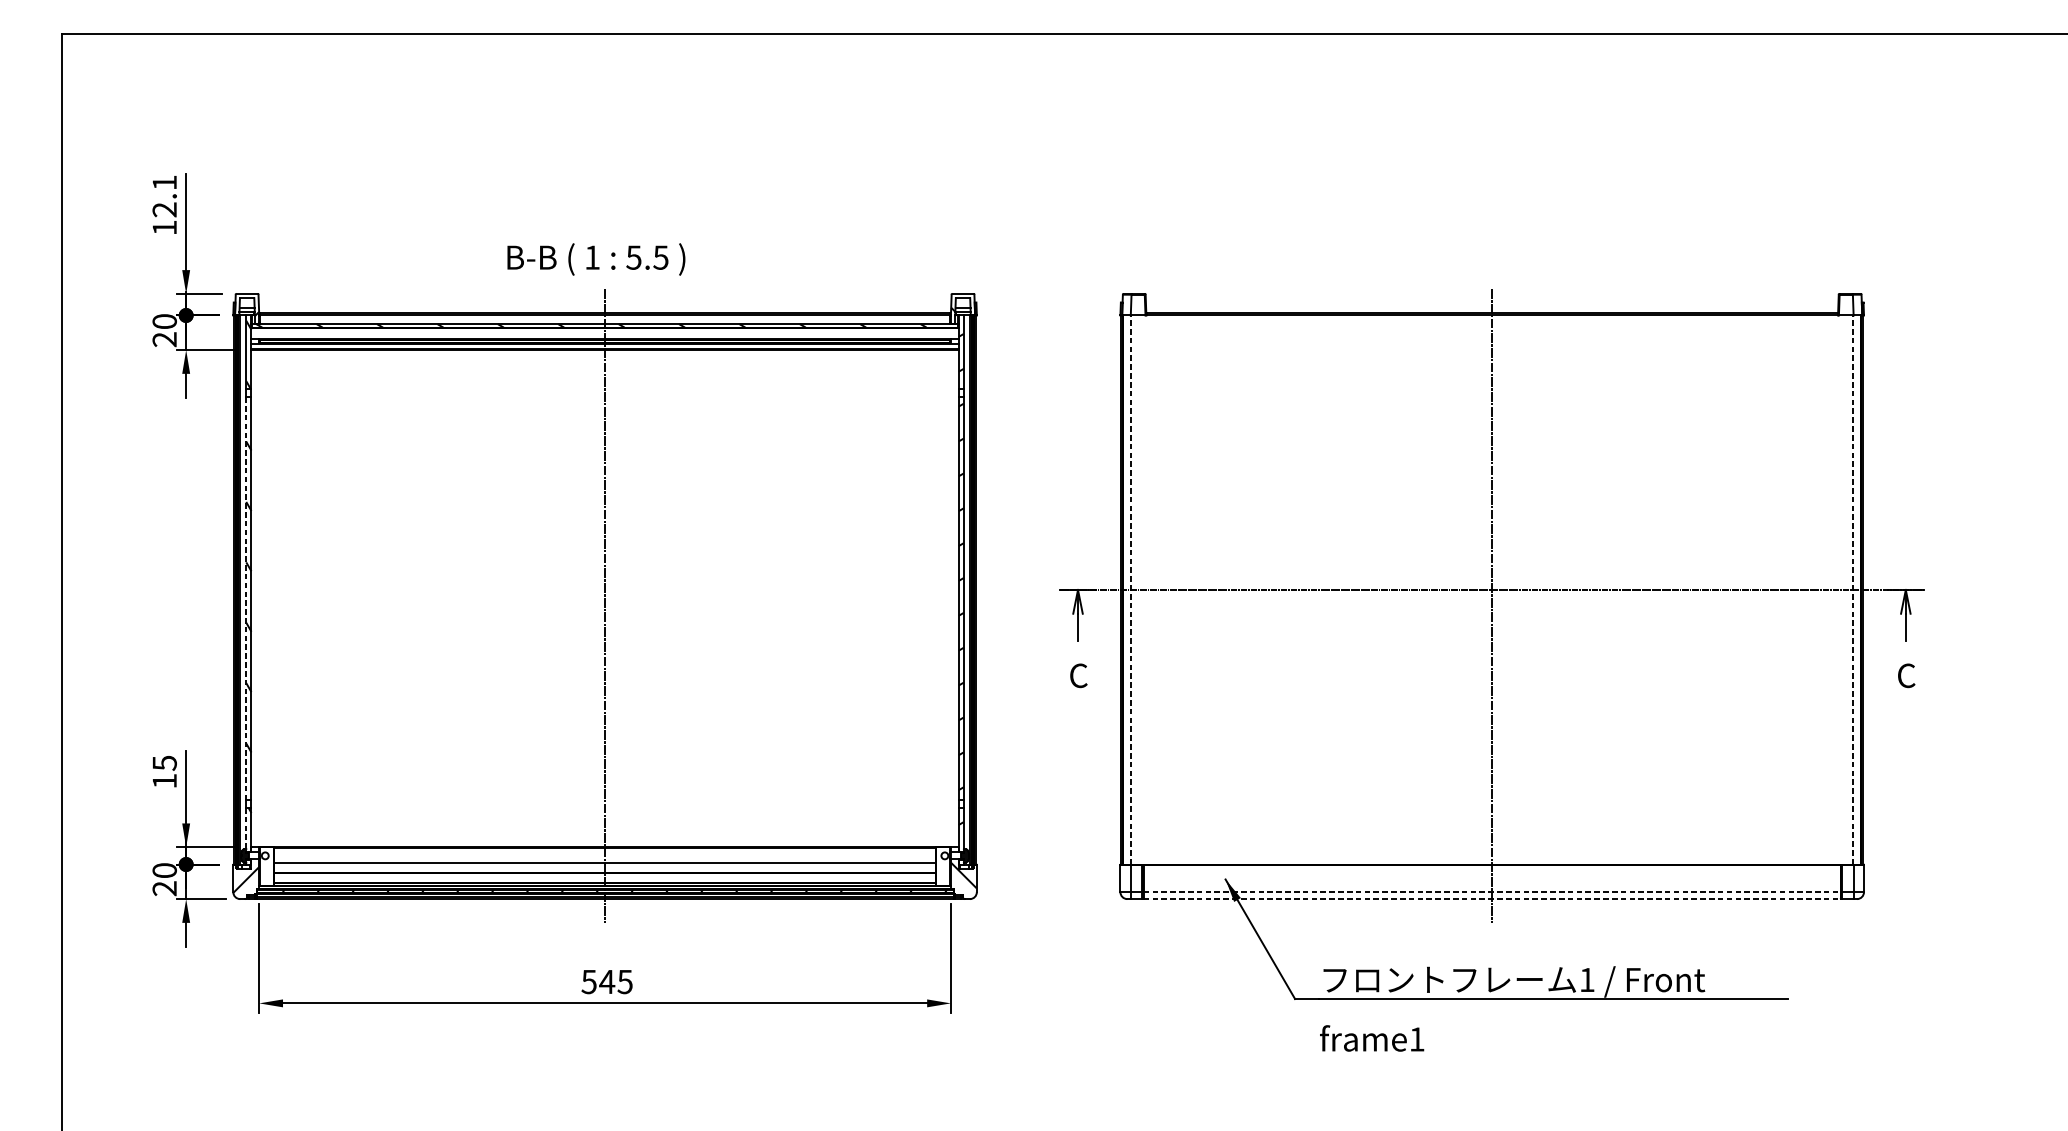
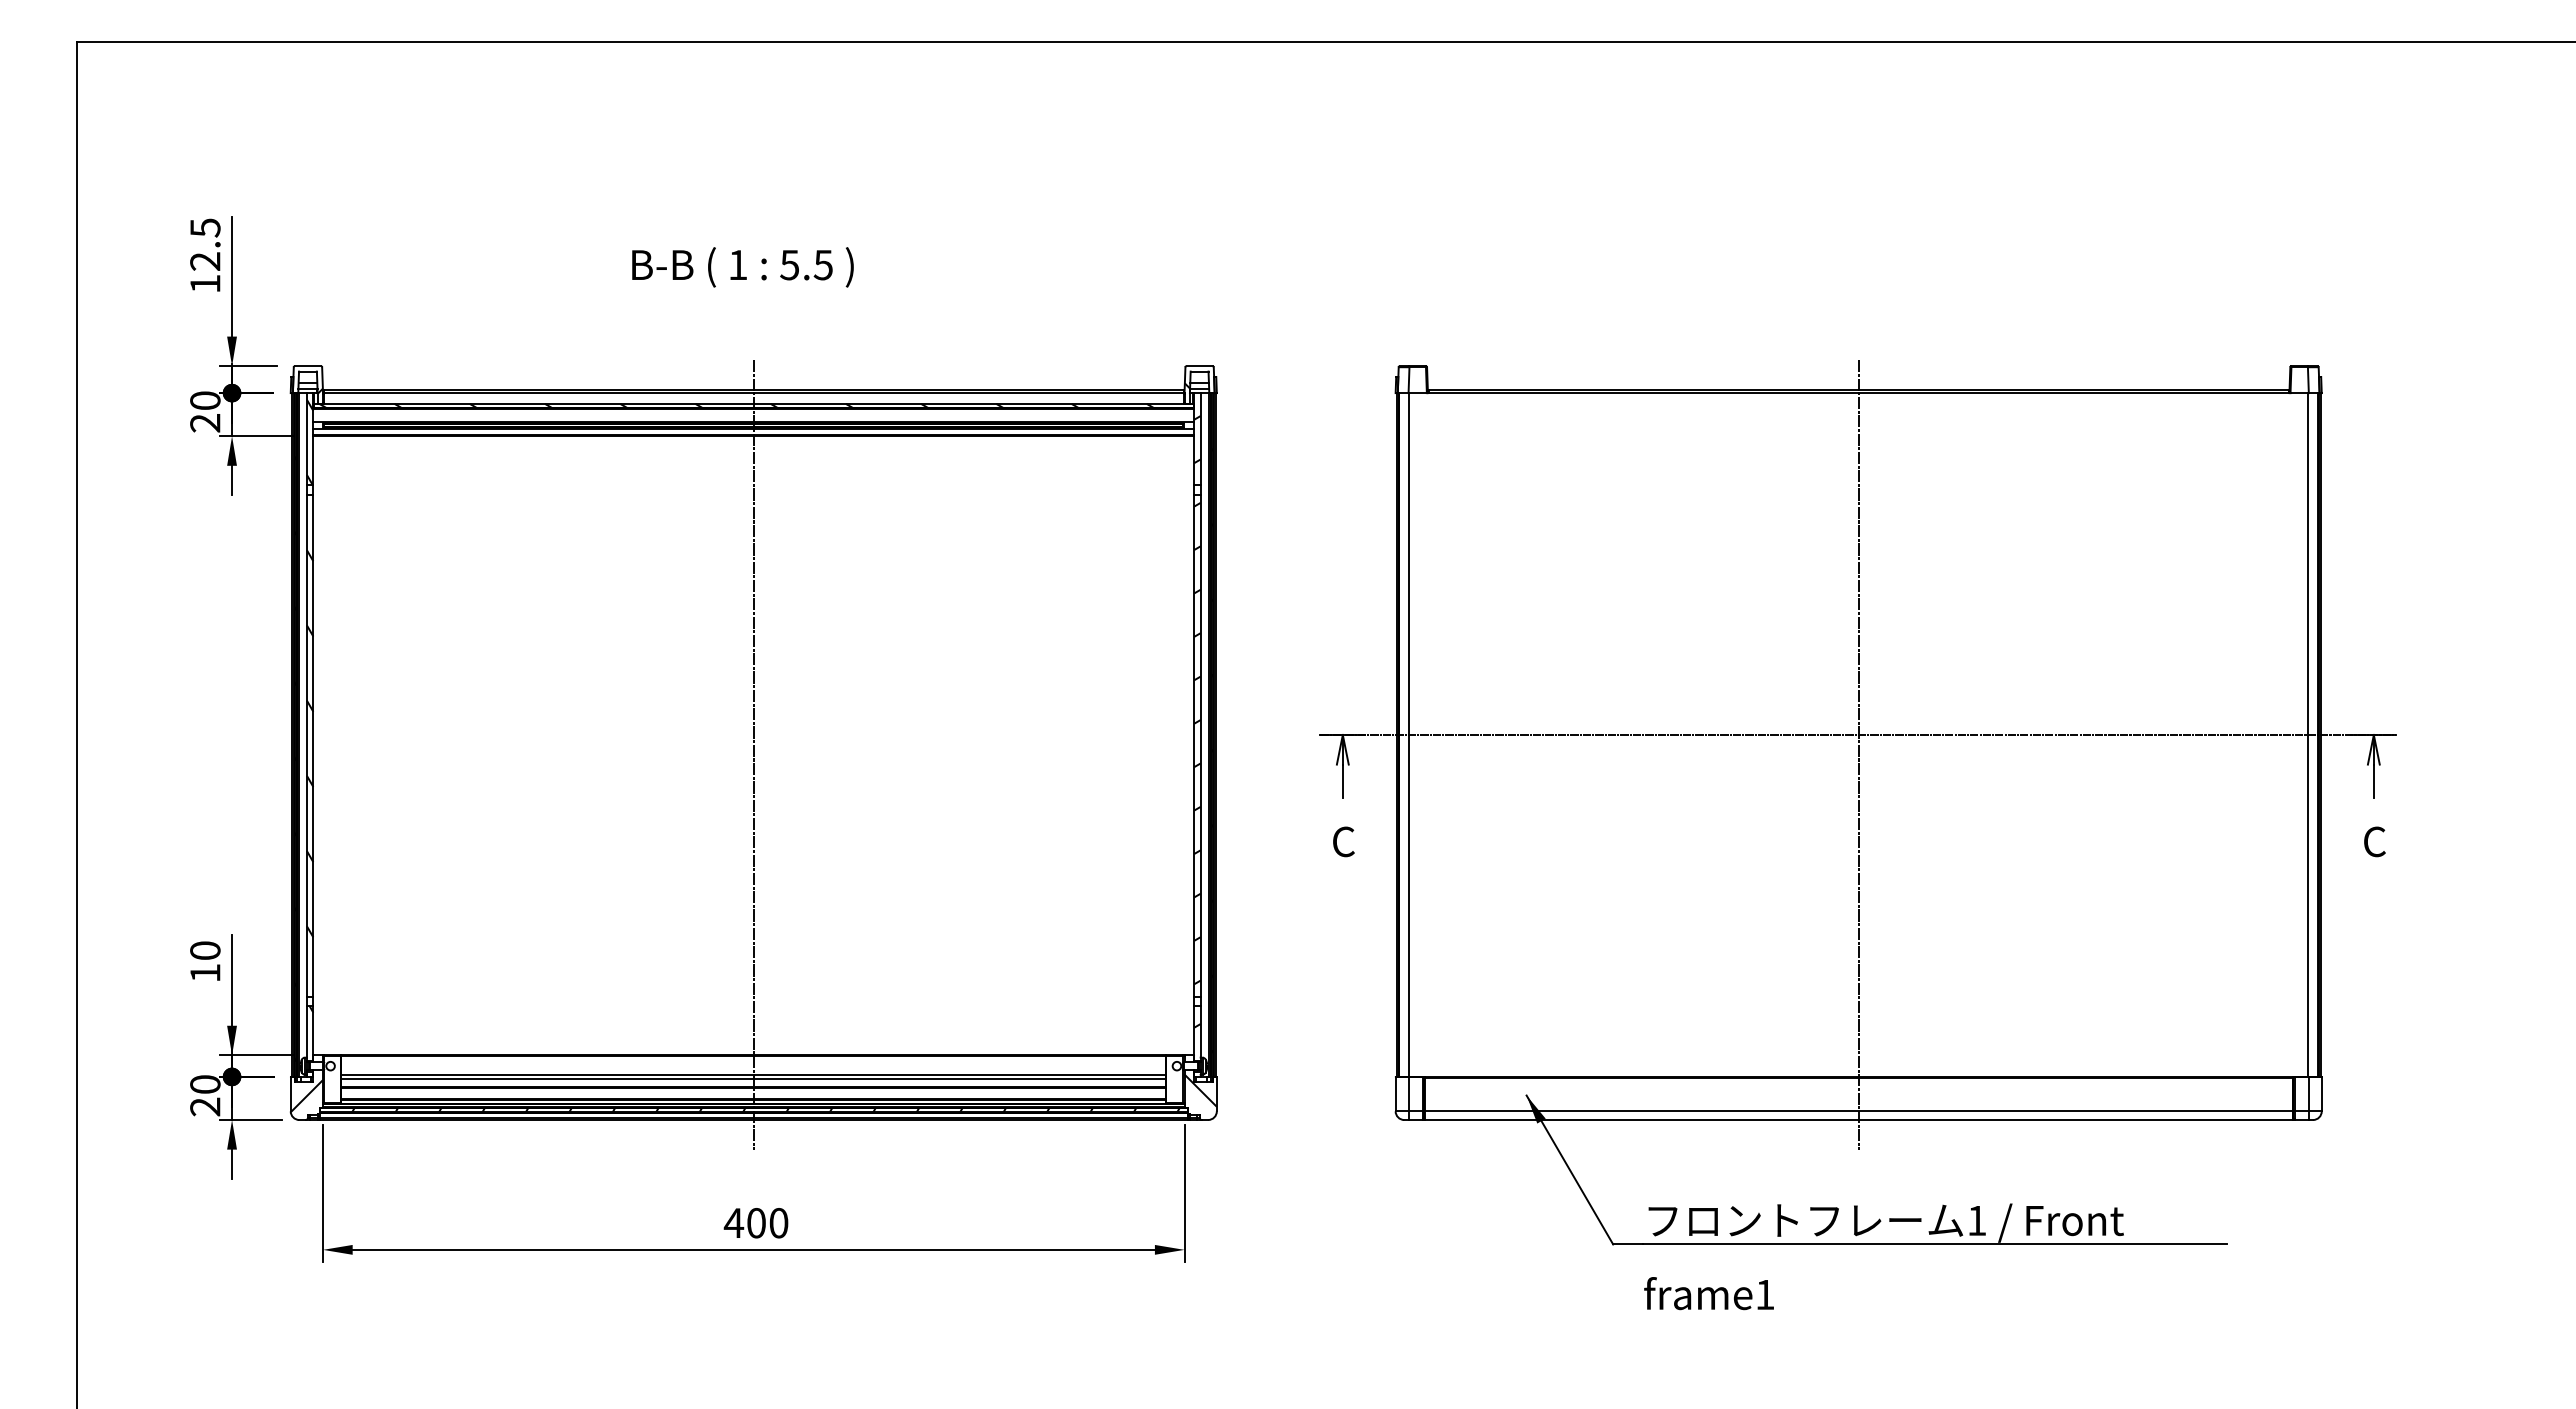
text: (164, 182) -> (205, 227), 12.1 -> 12.5
text: (596, 259) -> (742, 267), moved
line: (1131, 590) -> (1409, 735), dashed -> solid
line: (1853, 590) -> (2308, 735), dashed -> solid
line: (245, 598) -> (306, 745), dashed -> solid
text: (164, 763) -> (205, 950), 15 -> 10
line: (245, 828) -> (306, 1031), dashed -> solid
line: (604, 866) -> (753, 1079), added
line: (1492, 892) -> (1858, 1111), dashed -> solid
line: (1492, 899) -> (1858, 1120), dashed -> solid
text: (606, 982) -> (755, 1223), 545 -> 400

